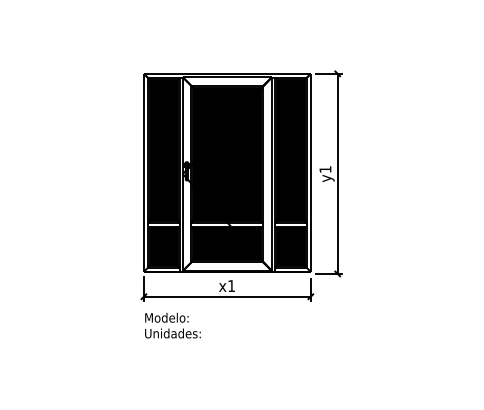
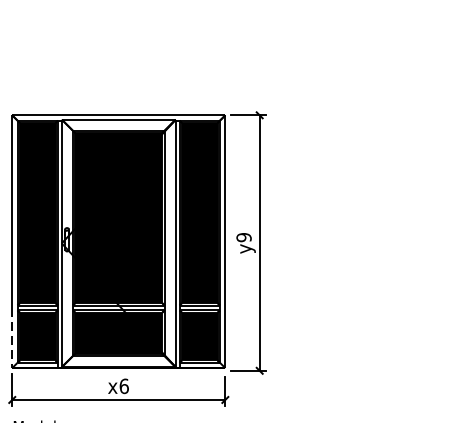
text: (325, 169) -> (244, 237), y1 -> y9
line: (143, 248) -> (11, 338), solid -> dashed
text: (231, 286) -> (124, 386), x1 -> x6

